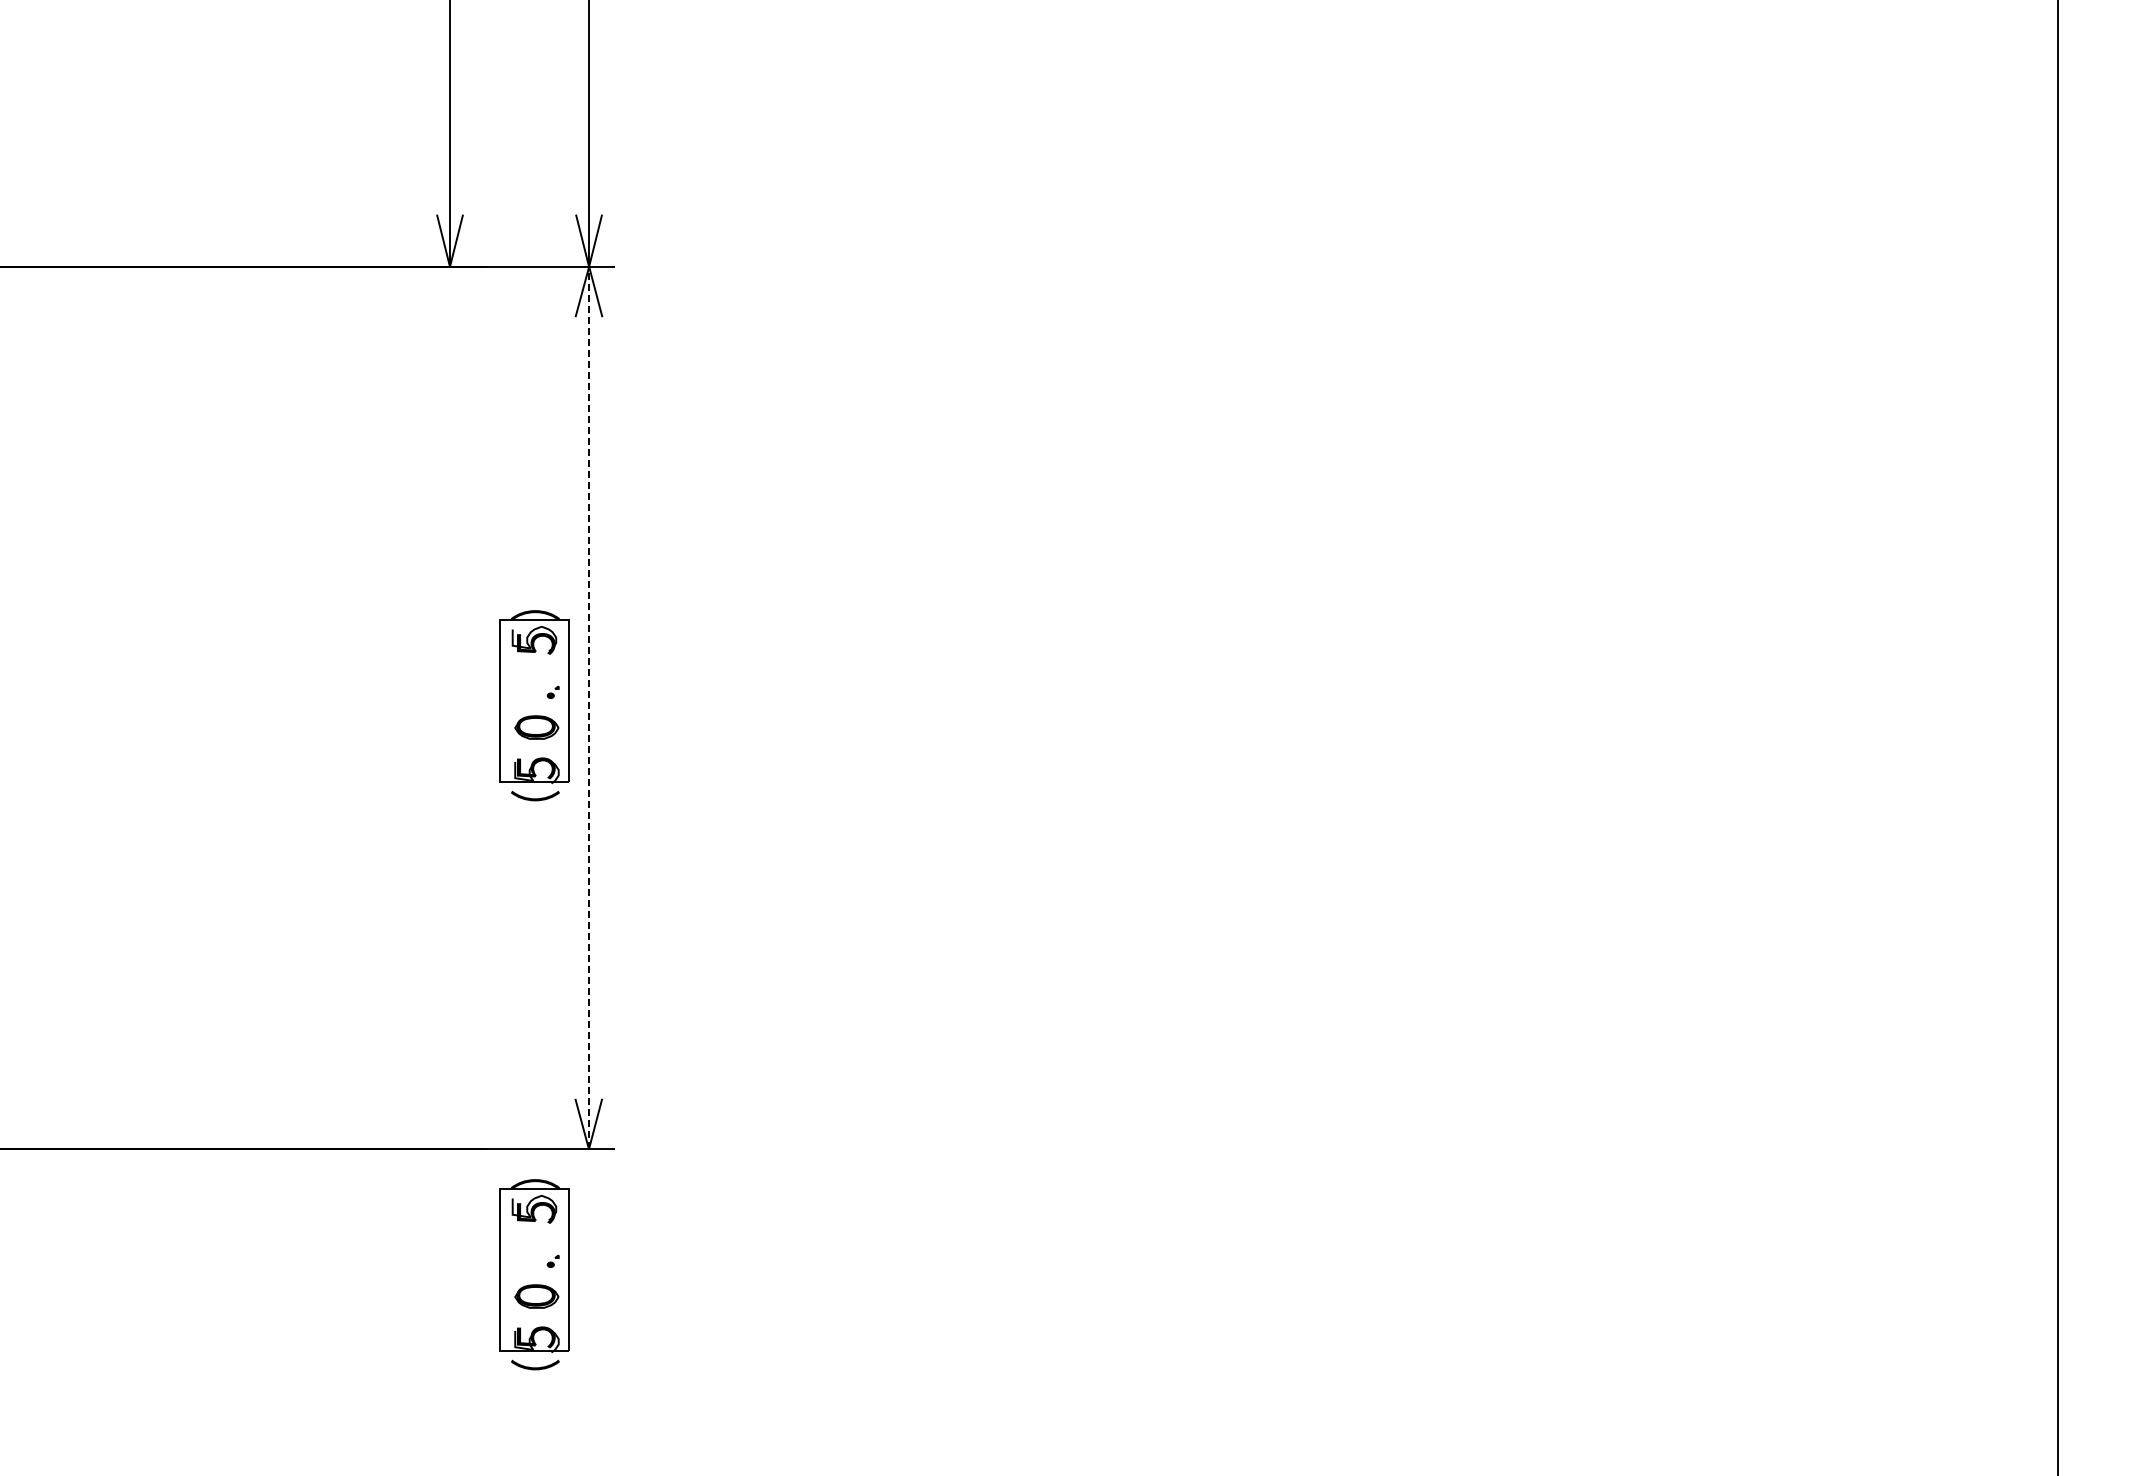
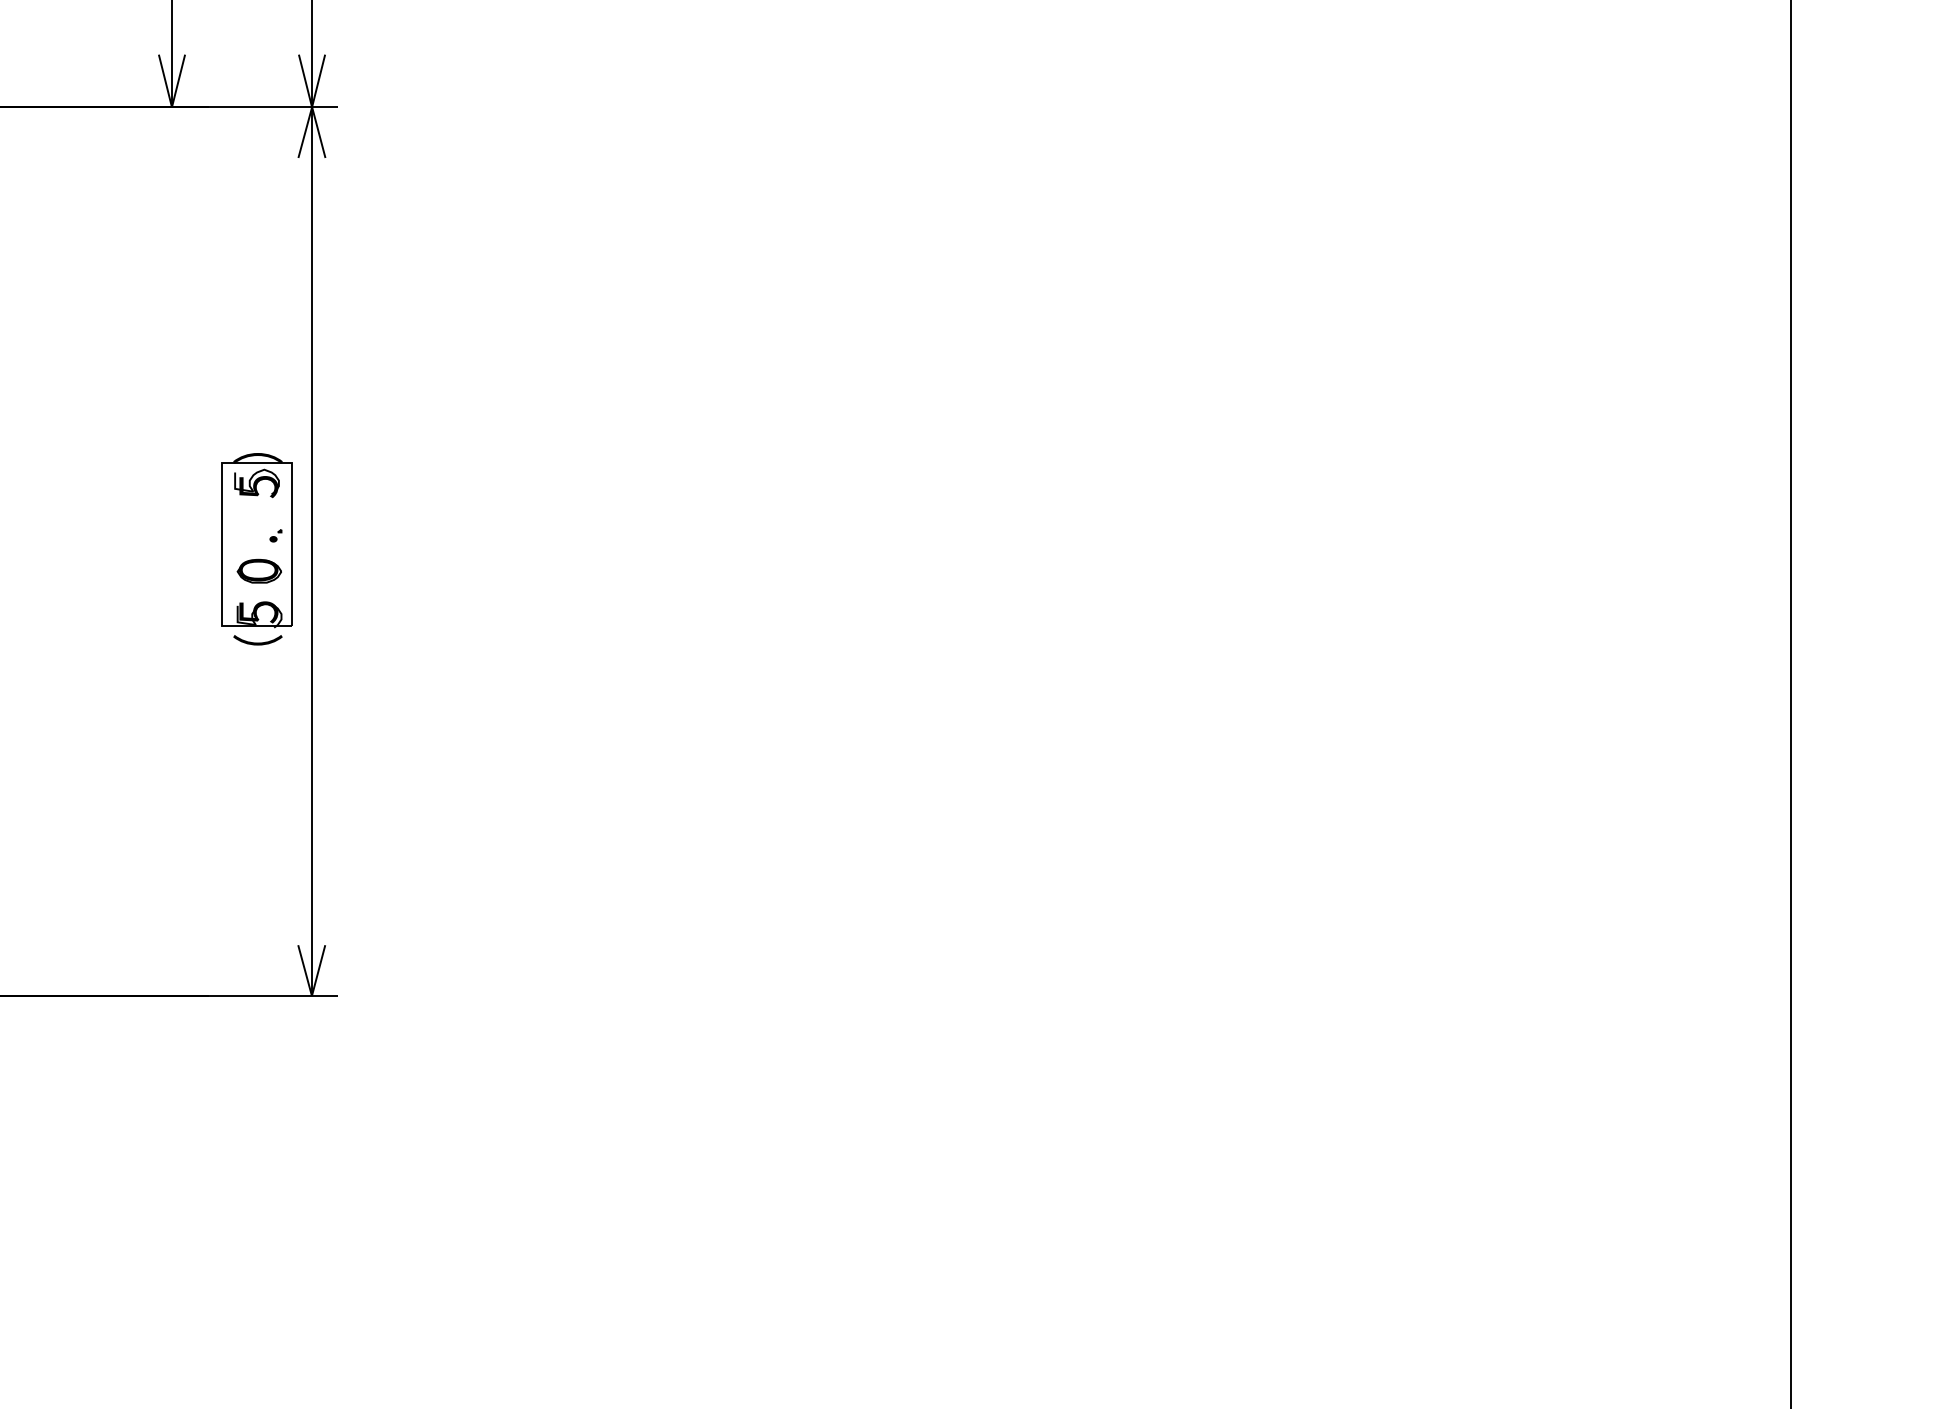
line: (588, 707) -> (311, 551), dashed -> solid
part: (534, 1274) -> (257, 1122), removed

